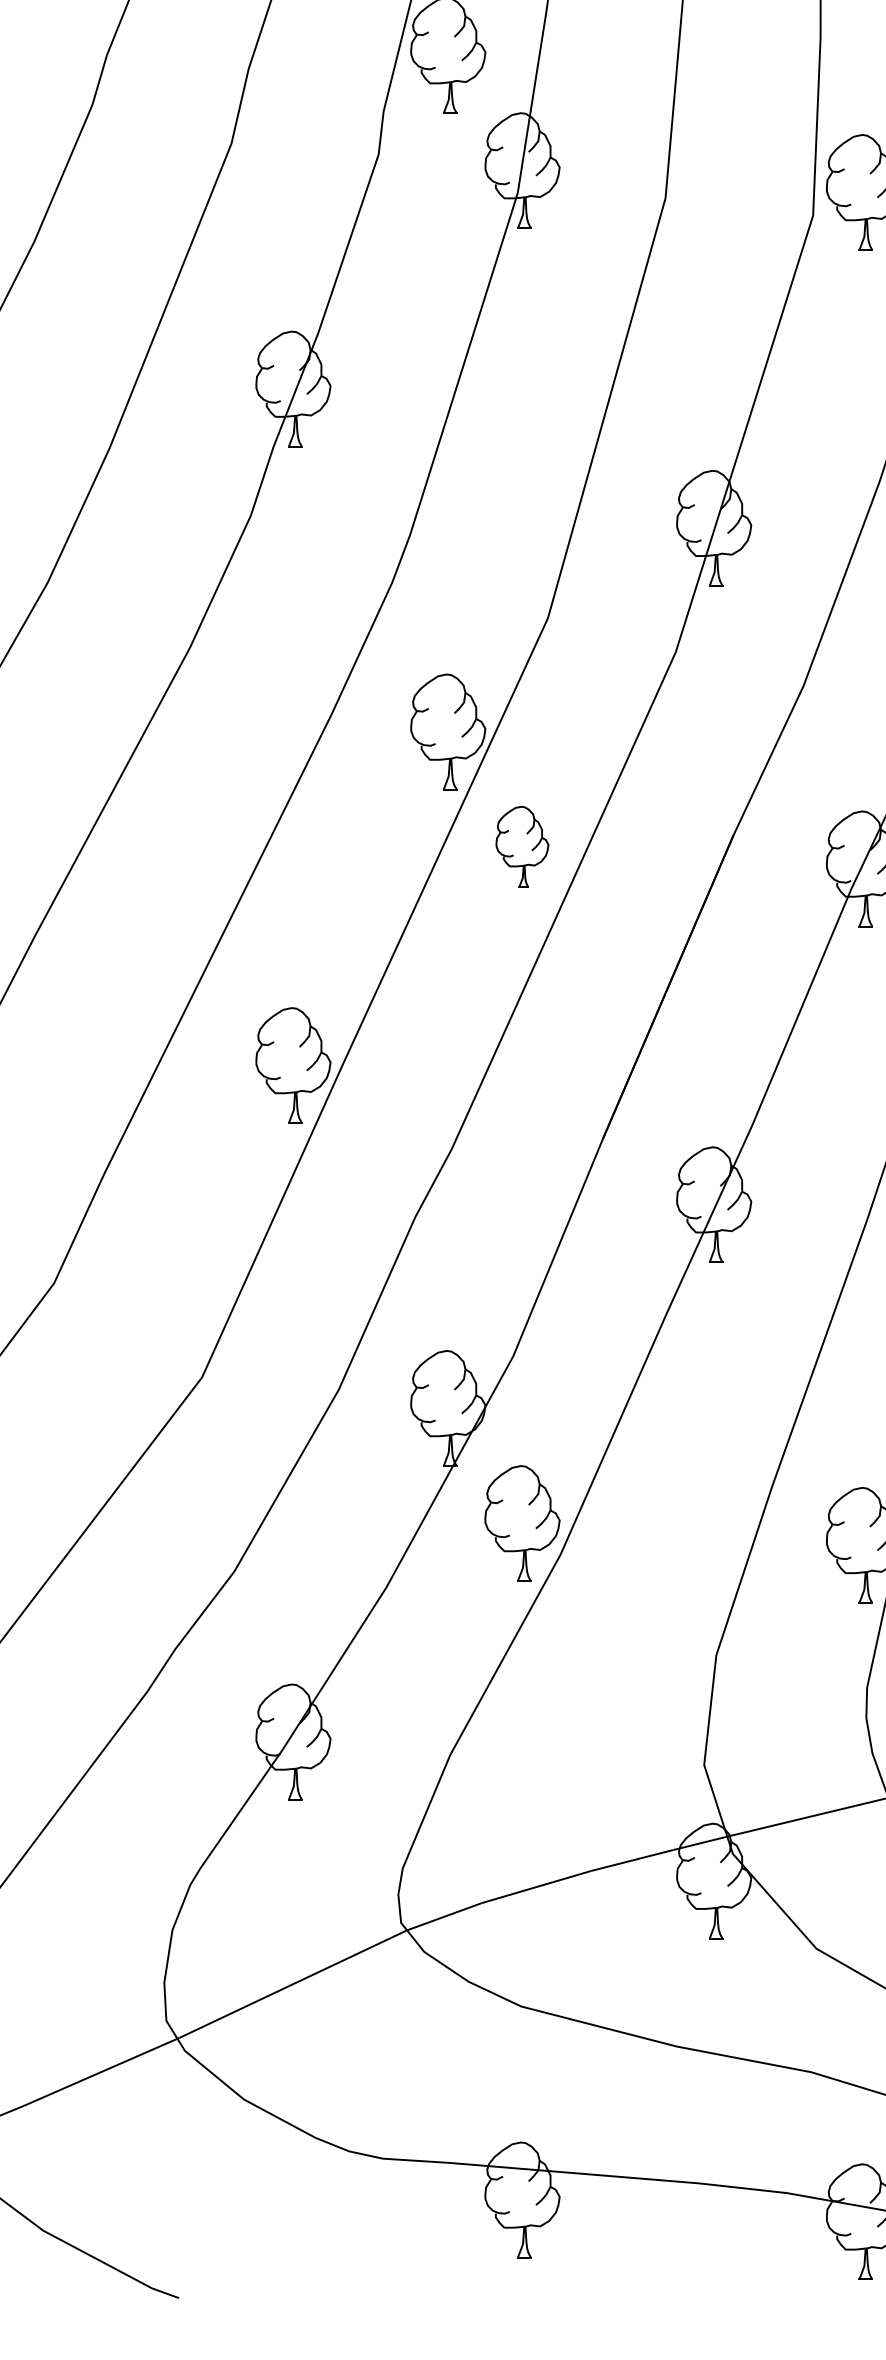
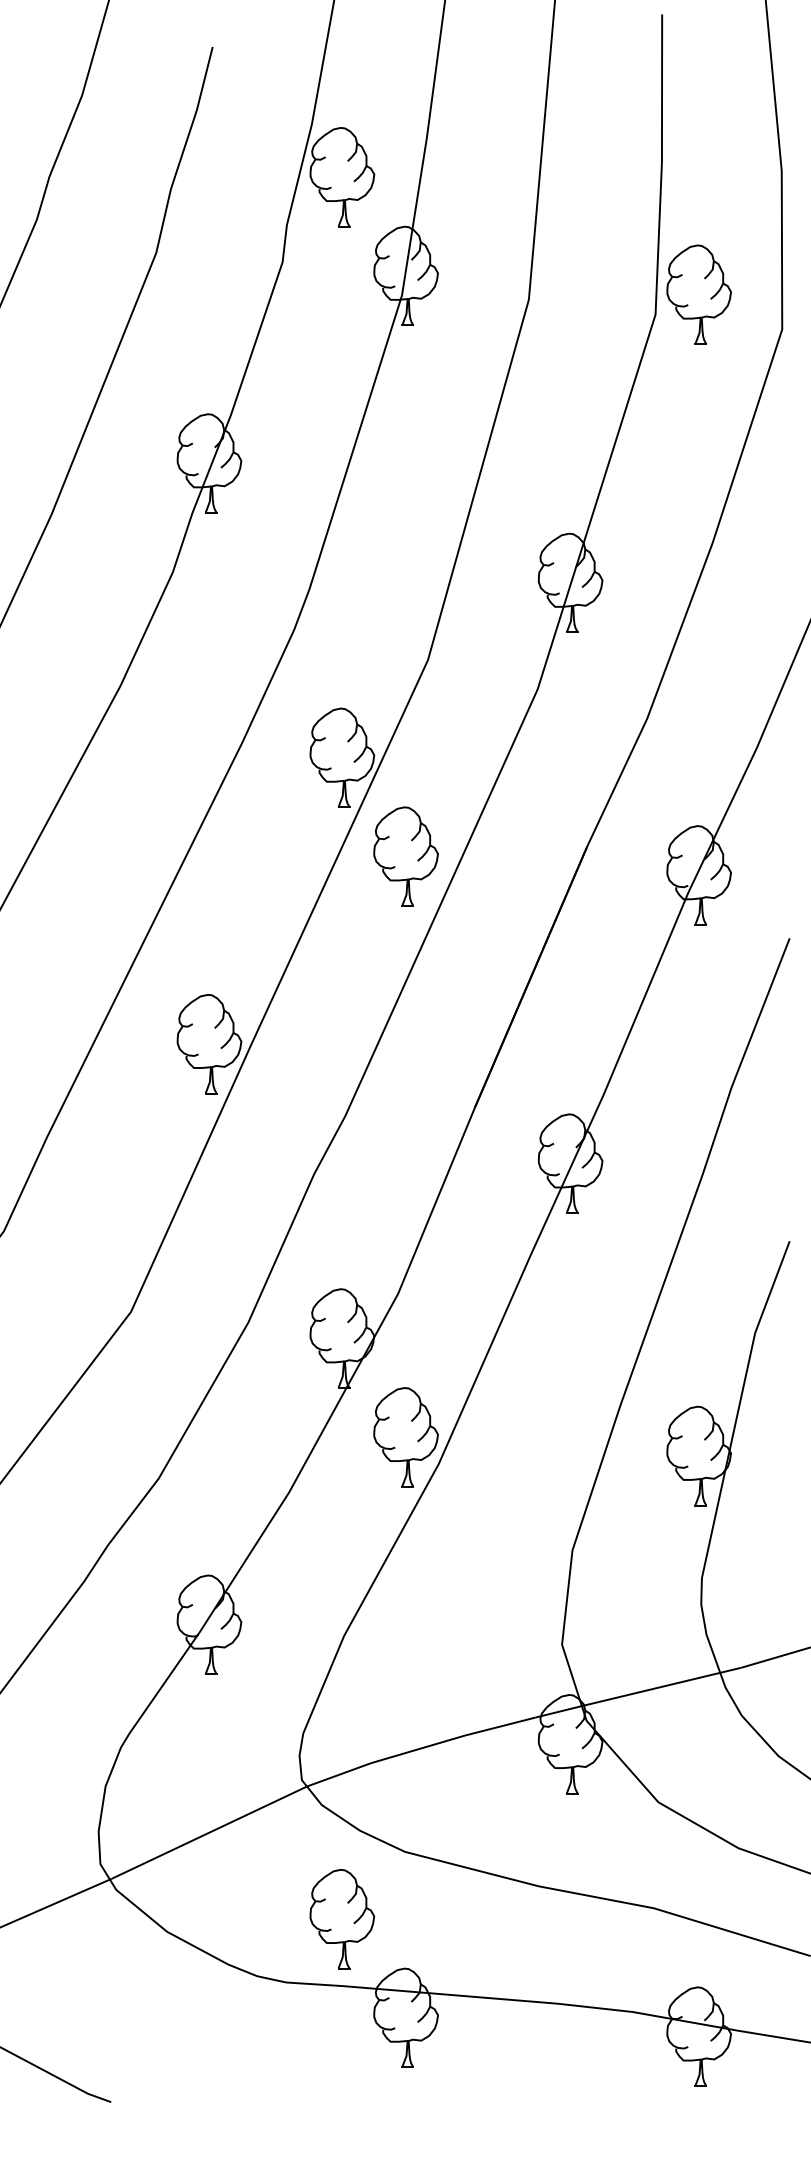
part: (521, 846) -> (405, 856), size x1.43
part: (448, 2085) -> (342, 1919), added

